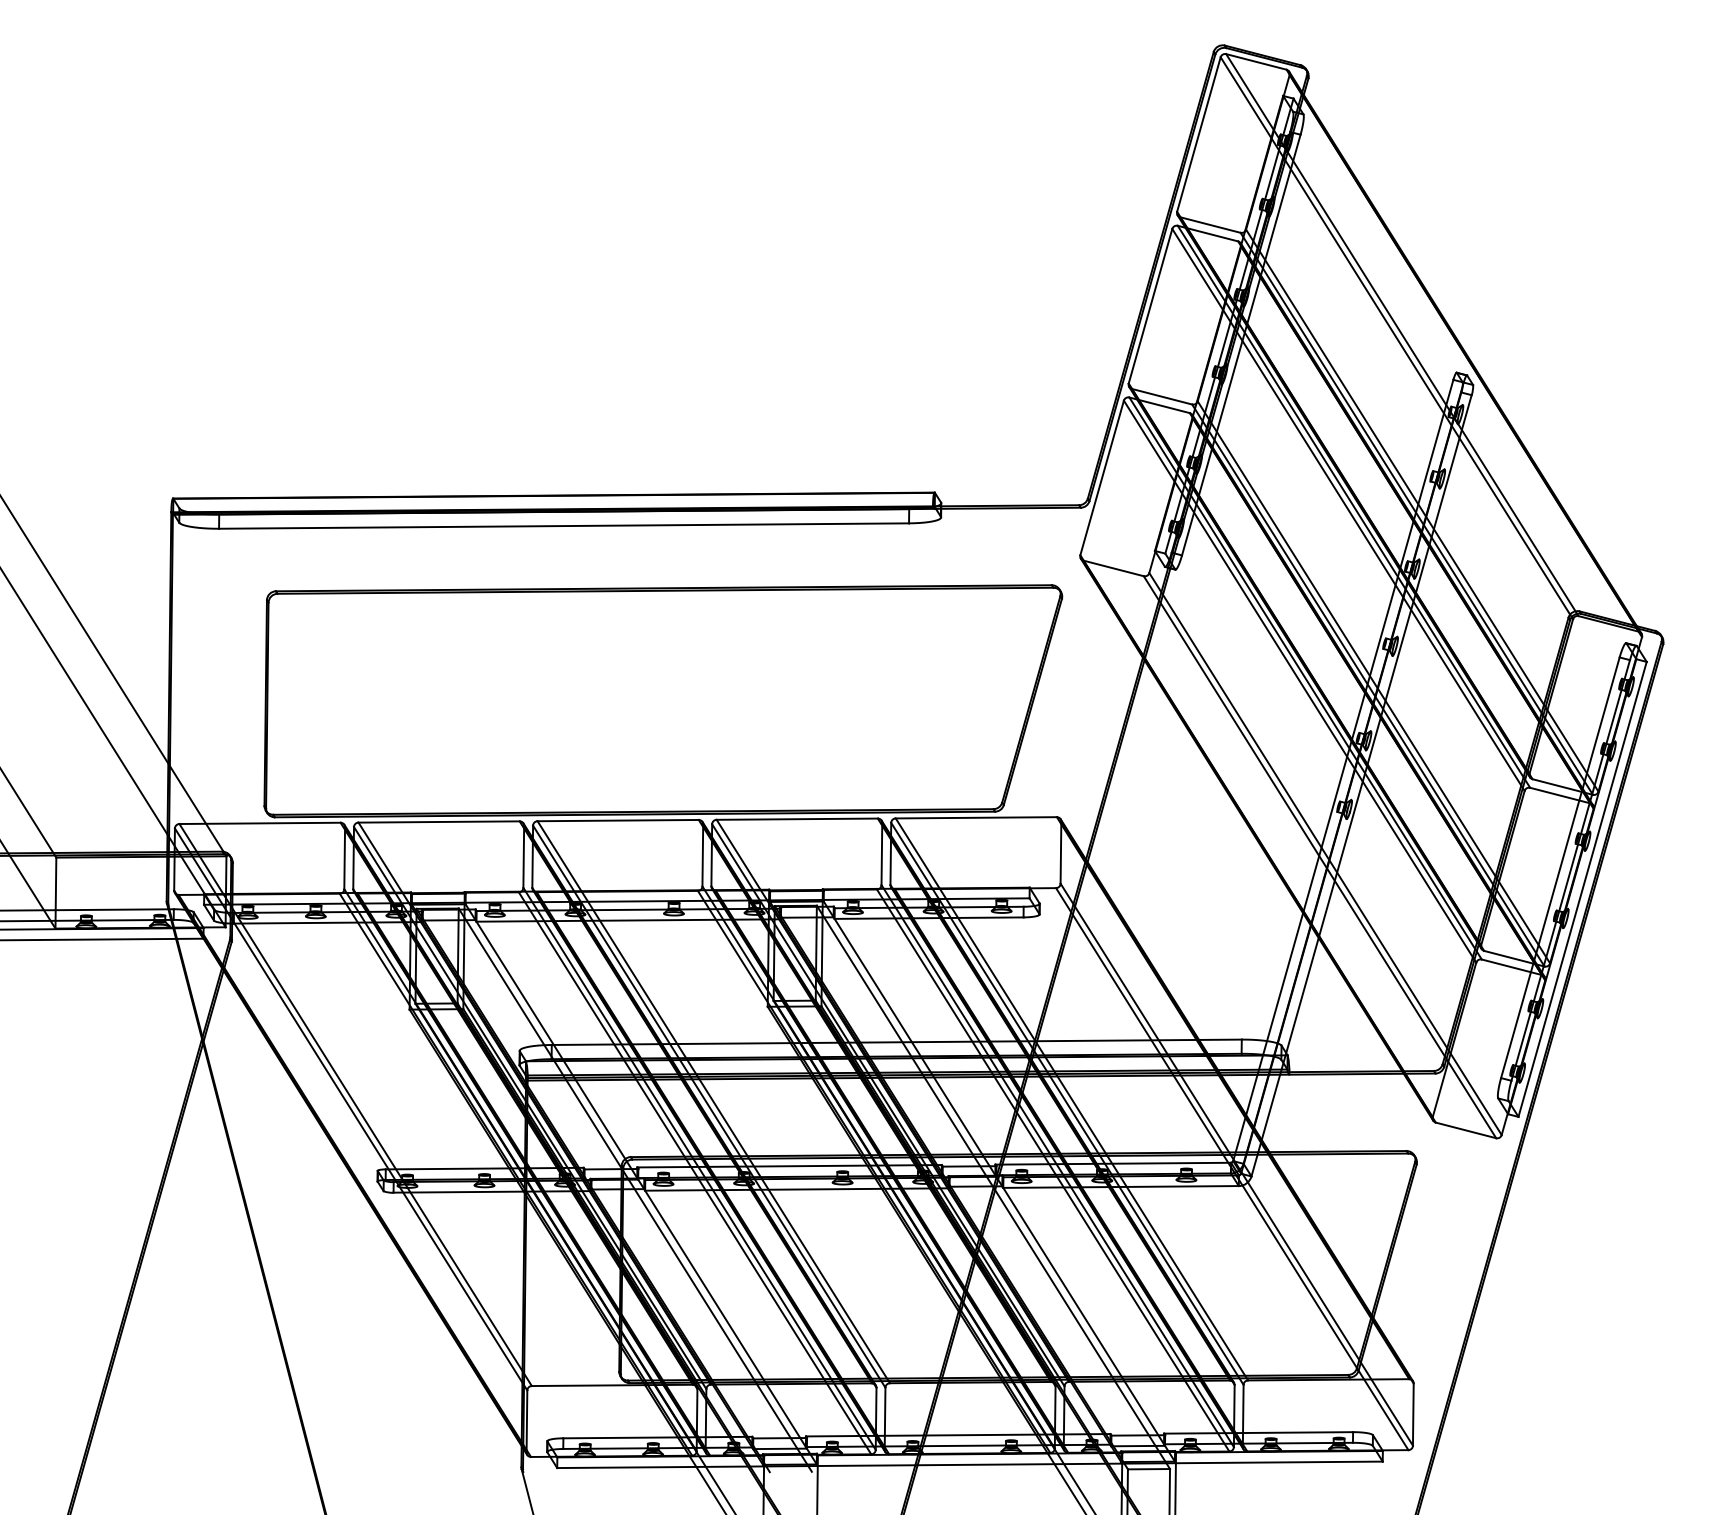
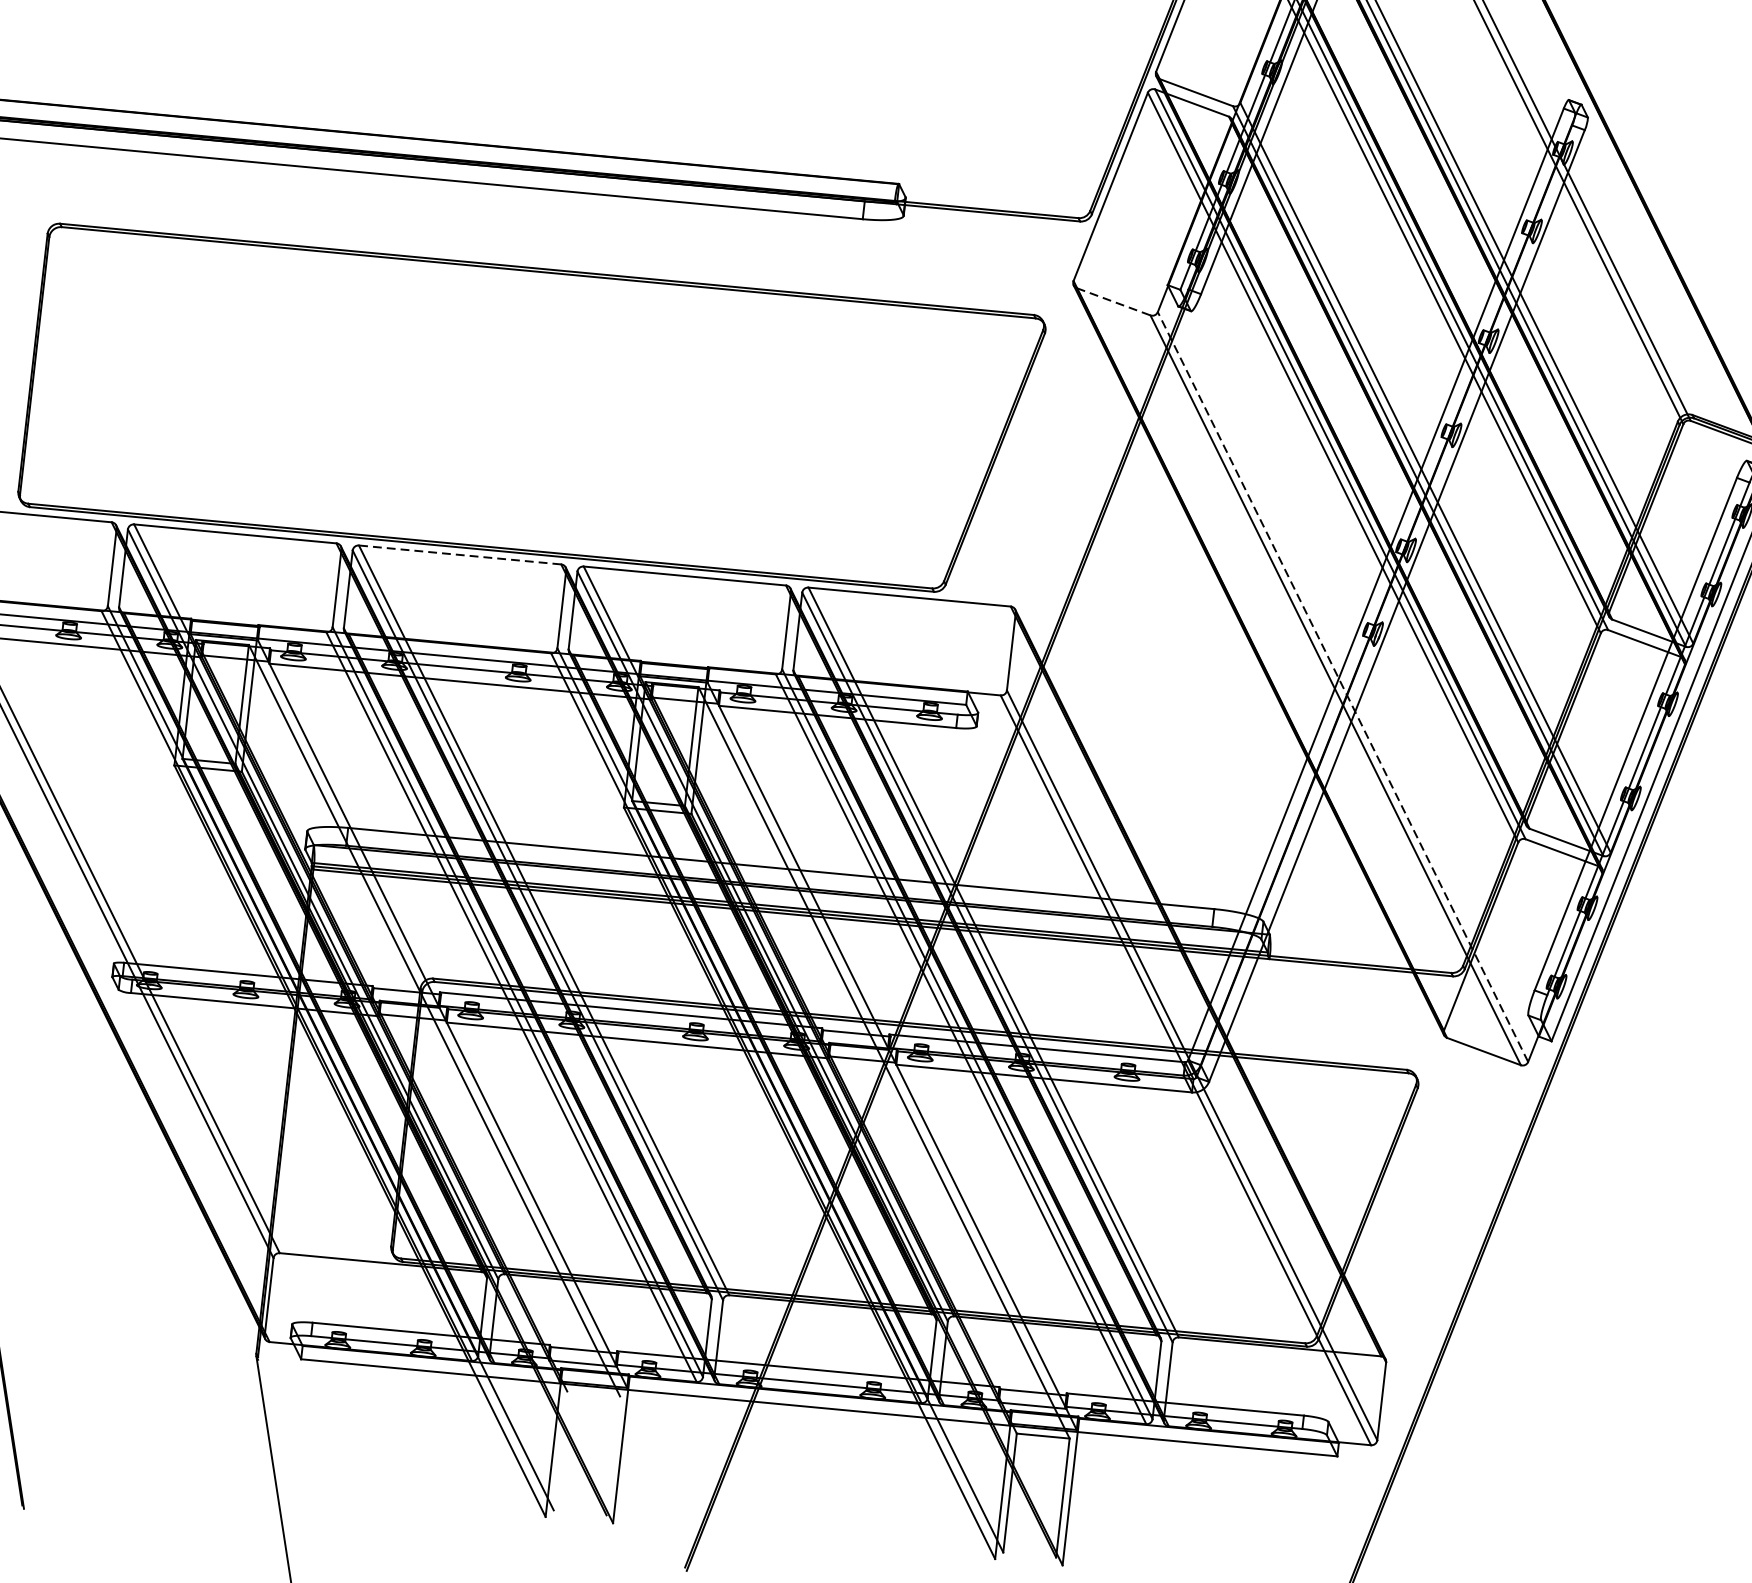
line: (1114, 568) -> (1114, 302), solid -> dashed
line: (618, 820) -> (460, 554), solid -> dashed
line: (1325, 854) -> (1342, 687), solid -> dashed

